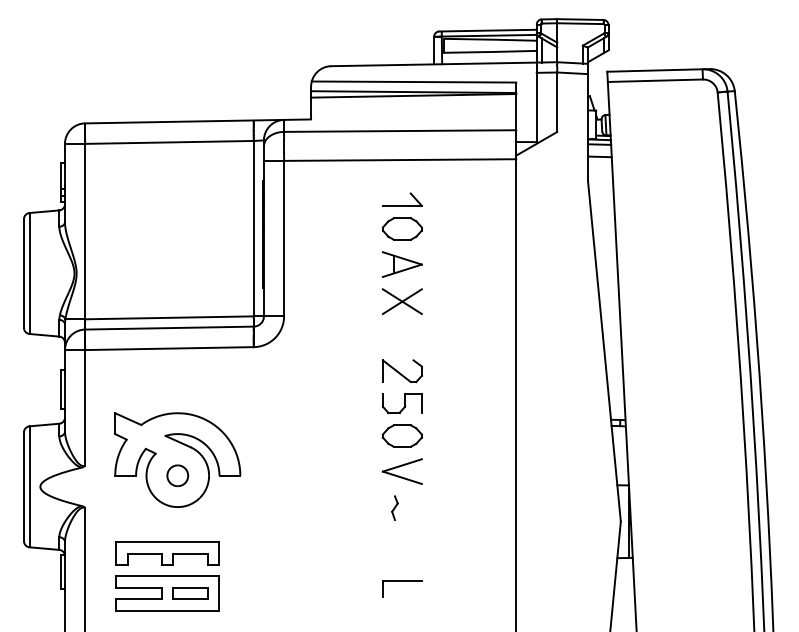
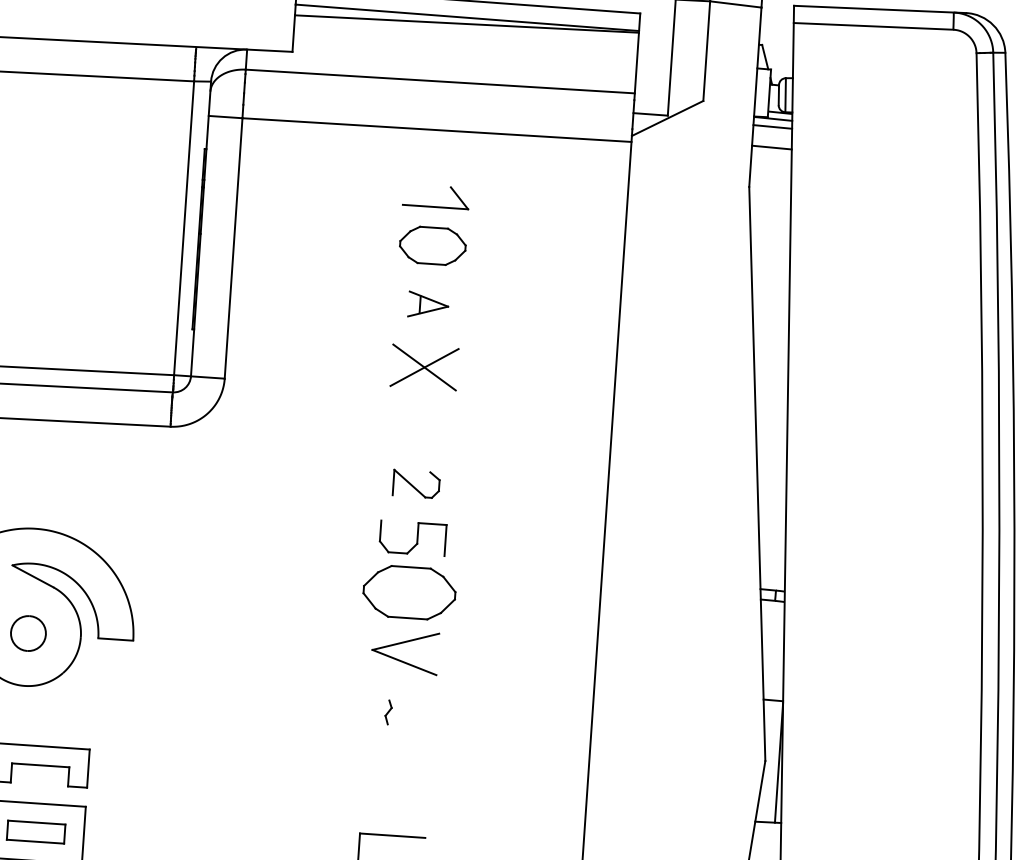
part: (401, 264) -> (427, 305), size x0.6
part: (401, 371) -> (415, 484), size x0.7
part: (401, 435) -> (407, 591), size x1.4
part: (394, 507) -> (387, 711), size x0.6

